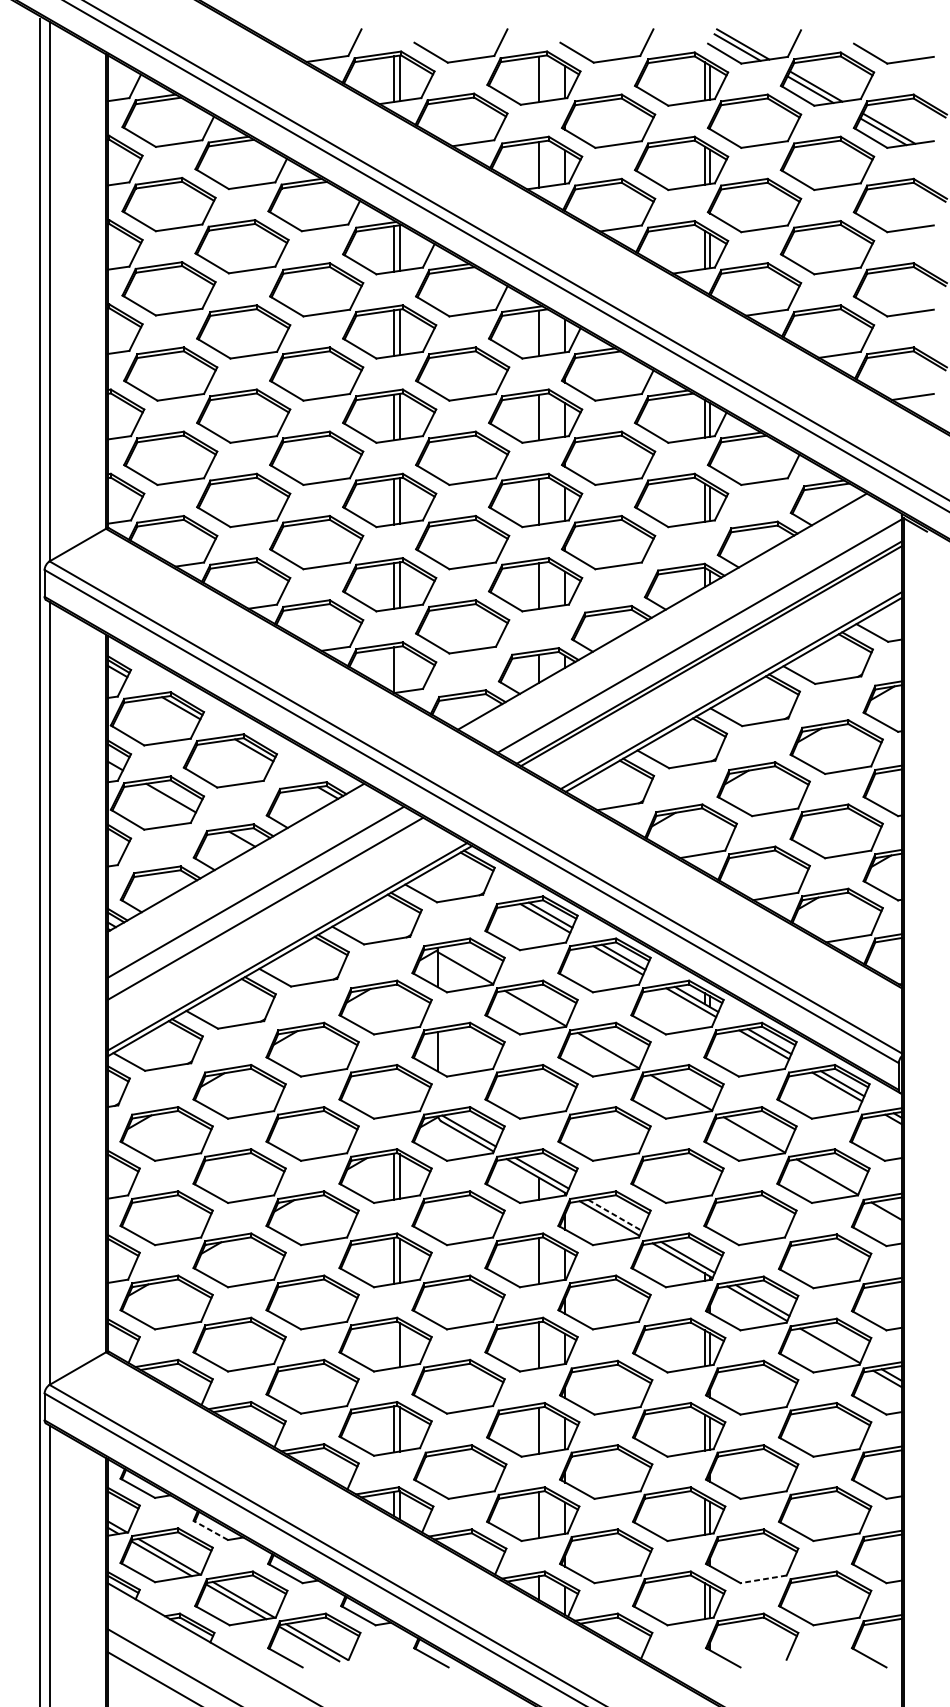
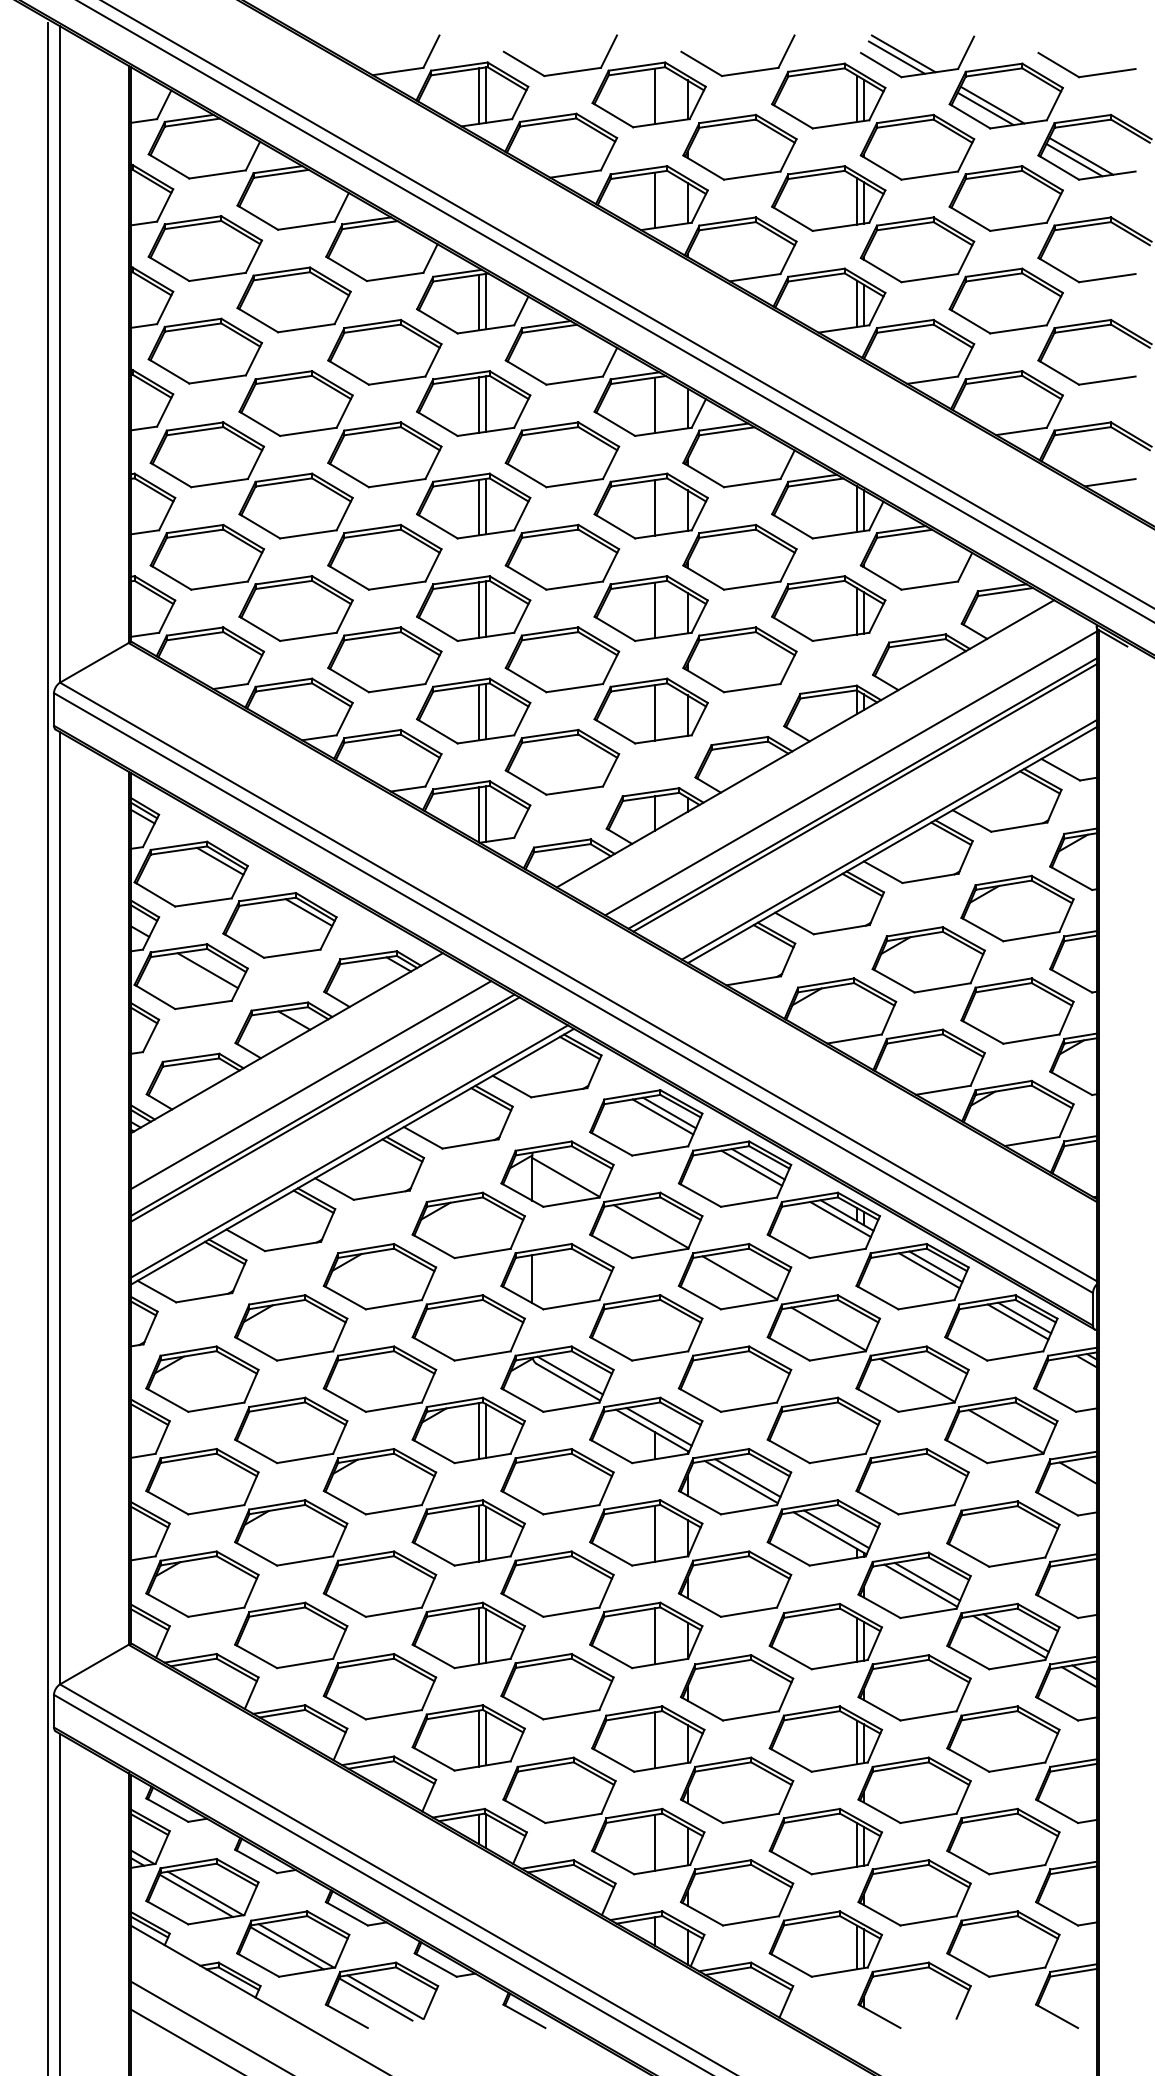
line: (399, 668) -> (485, 813), added
line: (267, 912) -> (325, 1109), added
line: (614, 1215) -> (747, 1478), dashed -> solid
line: (835, 1342) -> (1015, 1632), added
line: (394, 1345) -> (479, 1636), added
line: (210, 1530) -> (255, 1861), dashed -> solid
line: (763, 1579) -> (928, 1920), dashed -> solid

